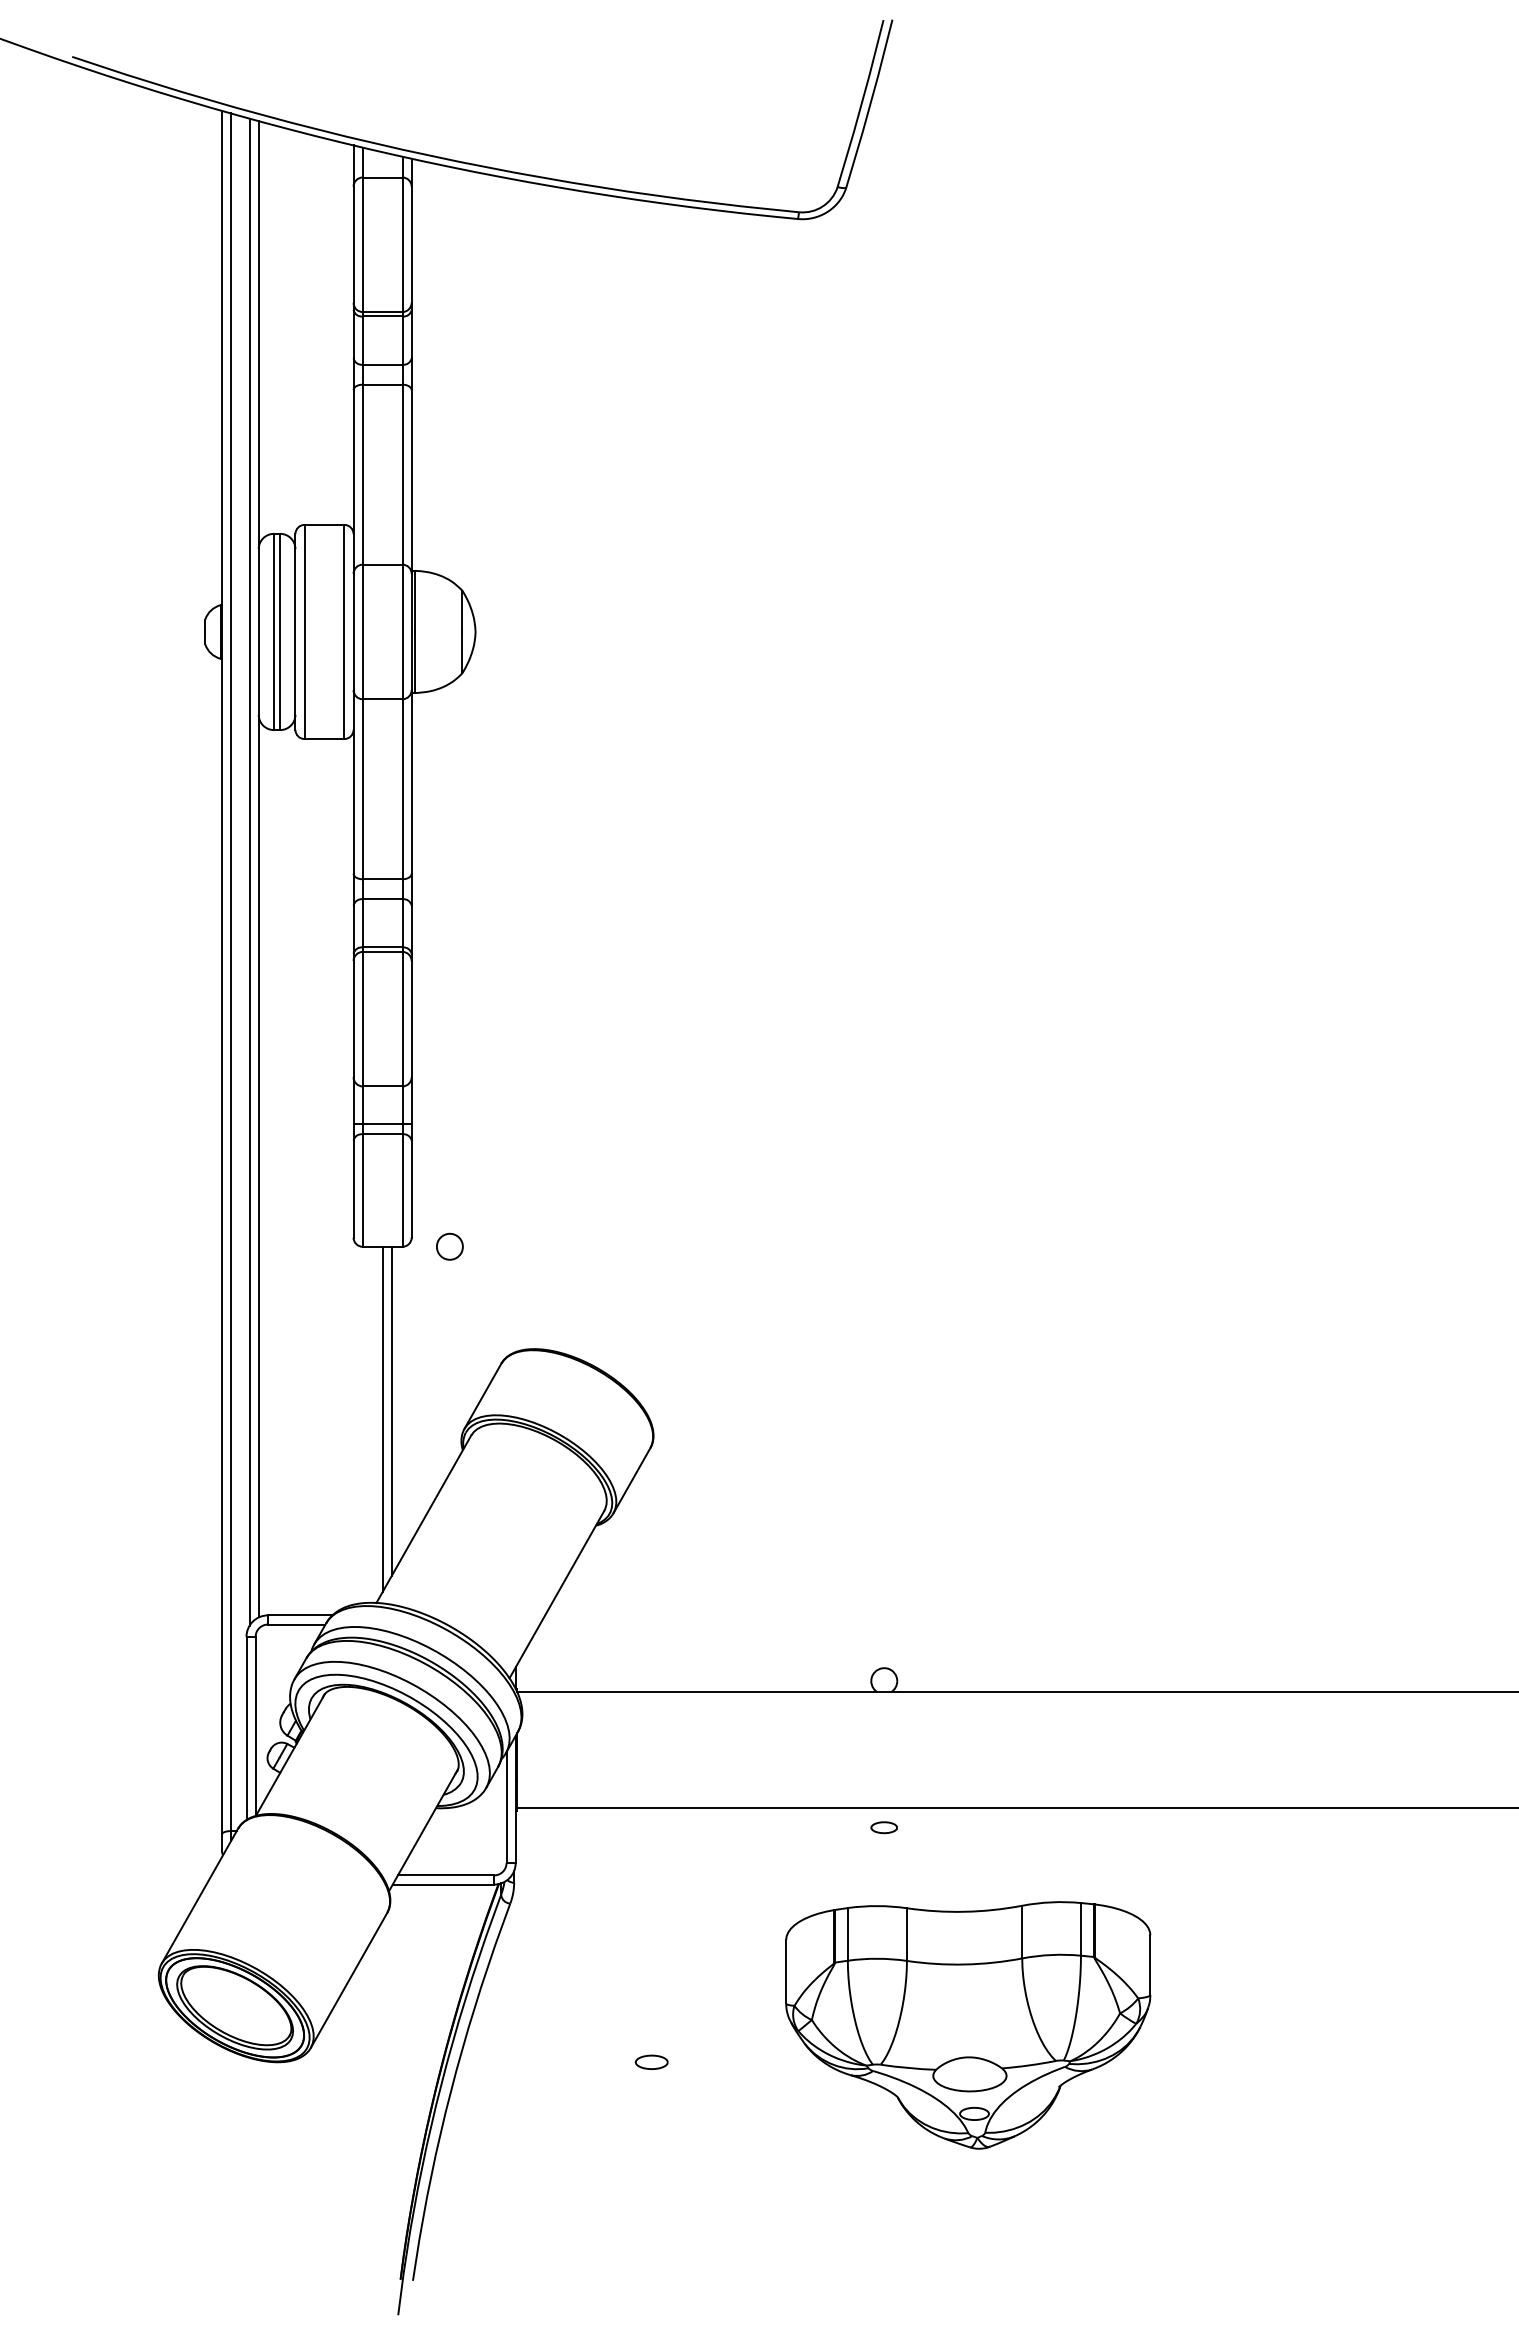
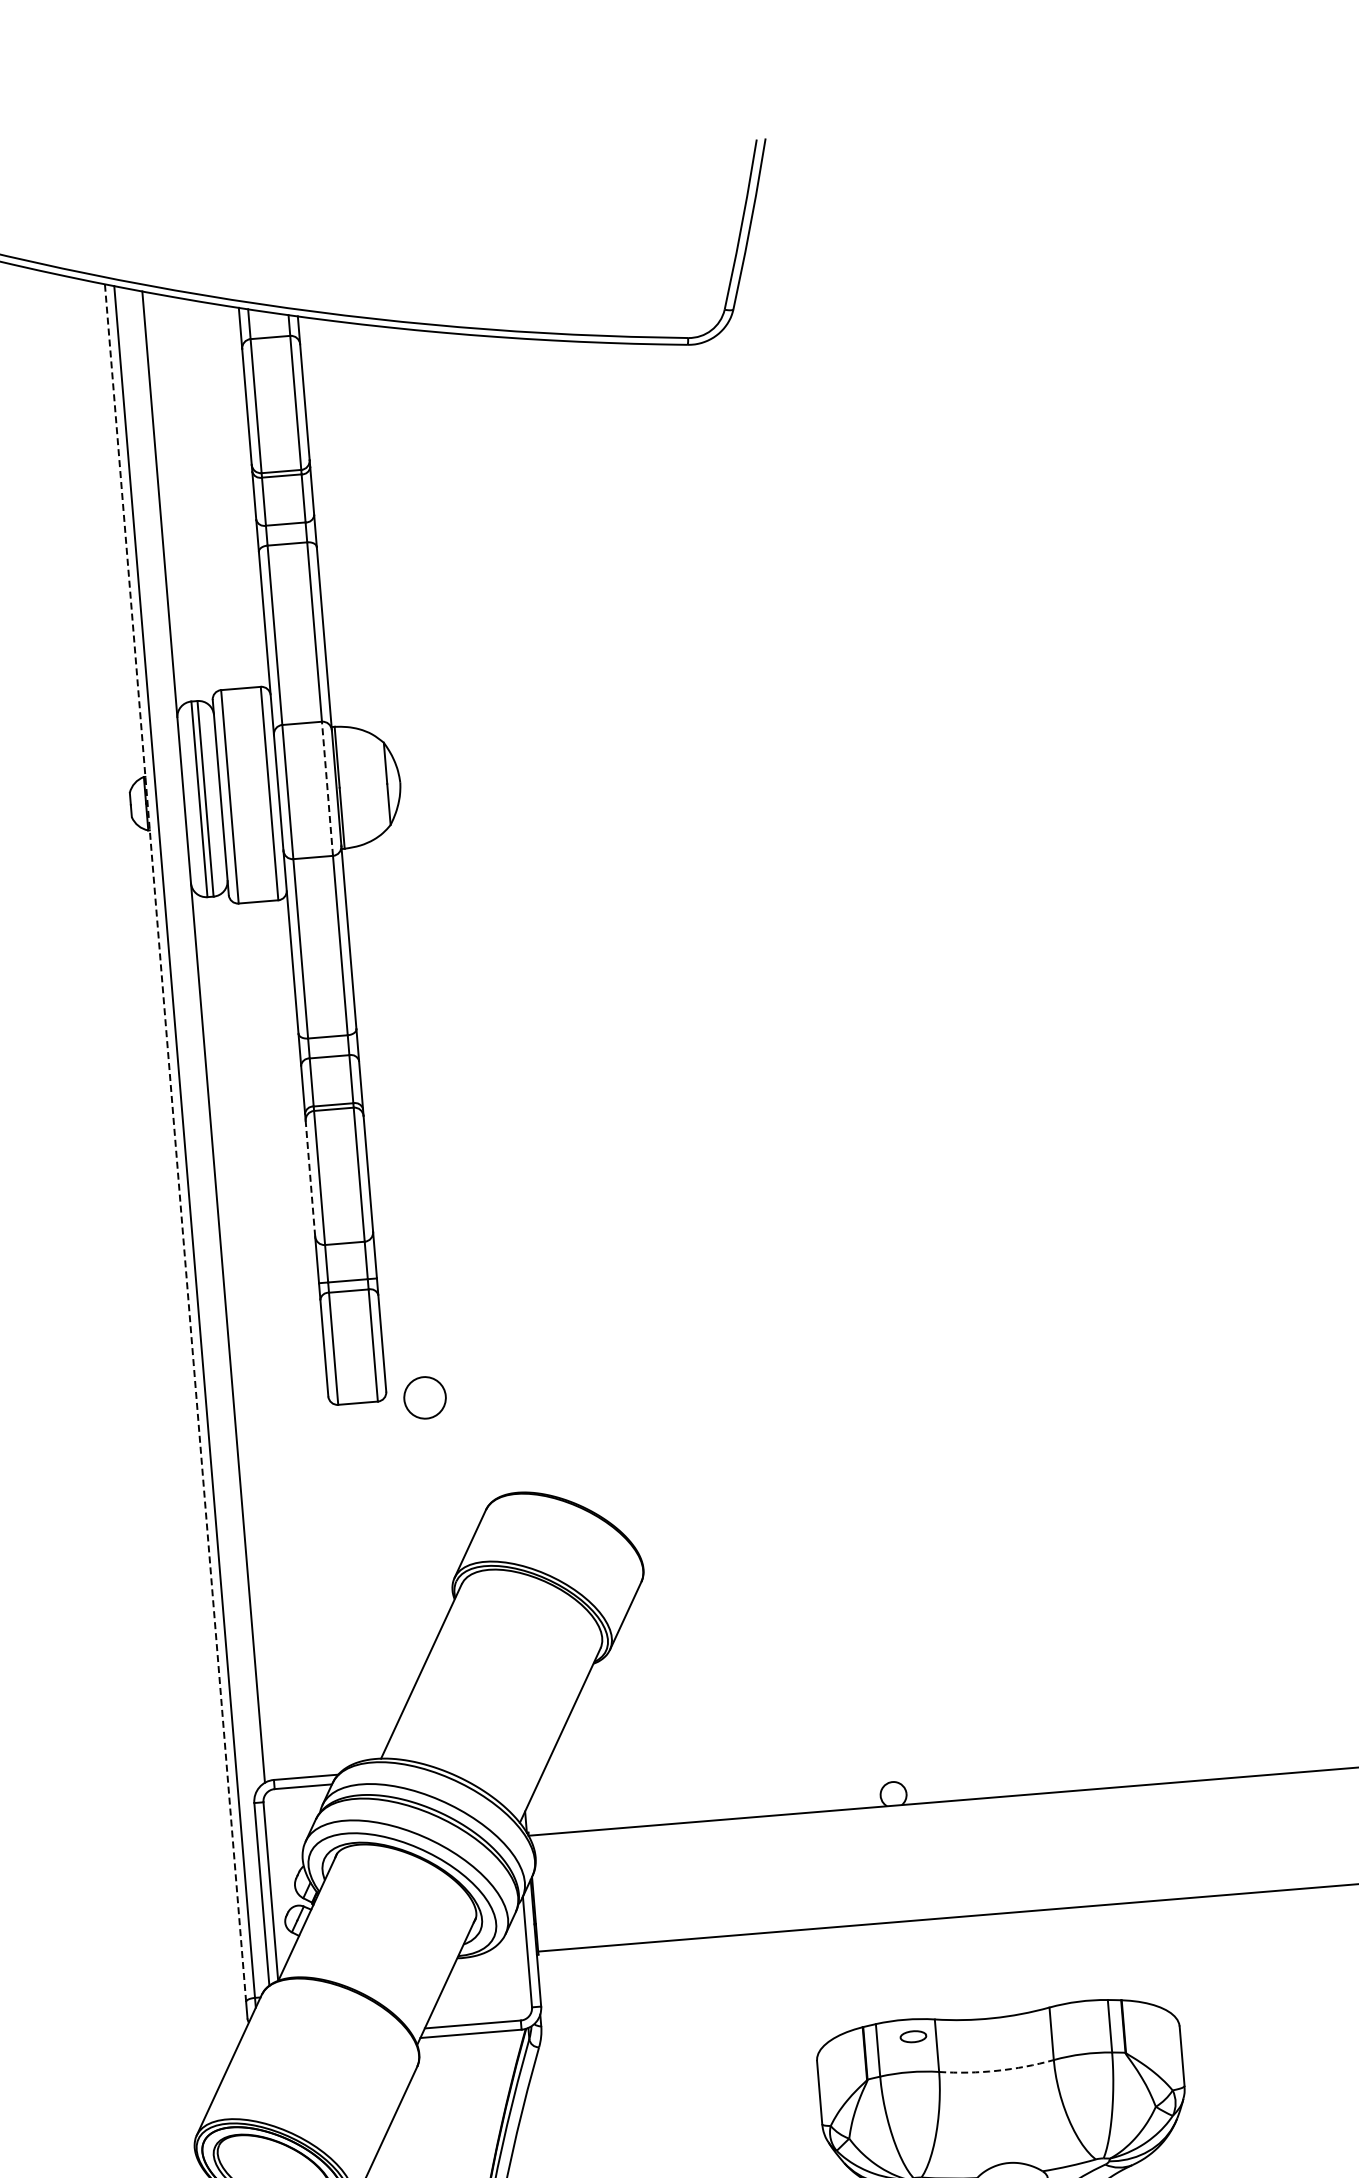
line: (402, 631) -> (327, 788), solid -> dashed
line: (249, 871) -> (194, 1040), removed
line: (222, 972) -> (175, 1142), solid -> dashed
line: (353, 1018) -> (310, 1178), solid -> dashed
circle: (449, 1246) -> (424, 1397), size x1.6
line: (391, 1410) -> (380, 1565), removed
line: (382, 1419) -> (372, 1575), removed
part: (883, 1827) -> (912, 2036), moved
arc: (964, 1964) -> (996, 2070), solid -> dashed

